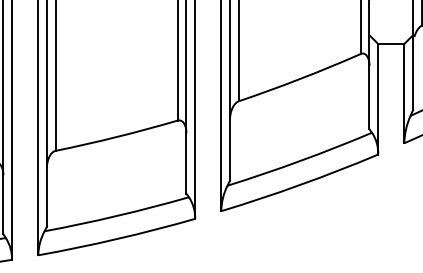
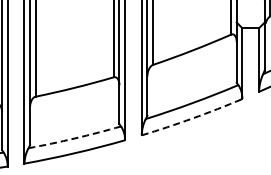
arc: (300, 184) -> (192, 118), solid -> dashed
arc: (116, 216) -> (74, 138), solid -> dashed

